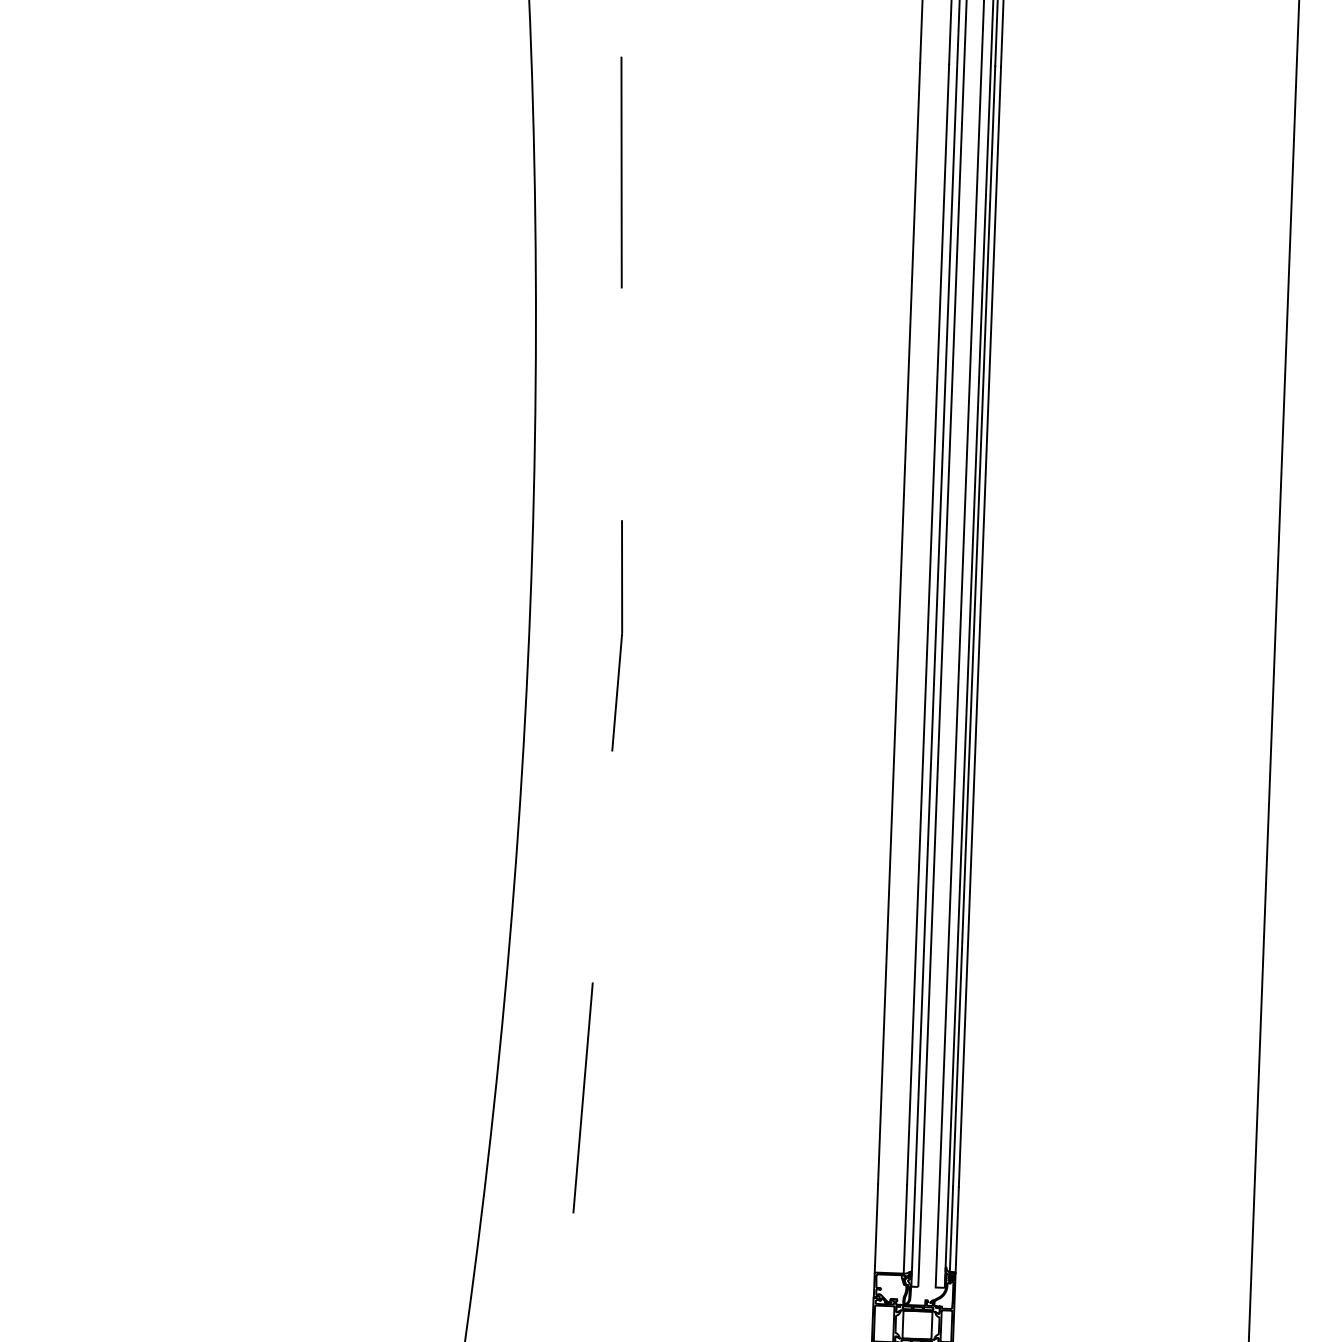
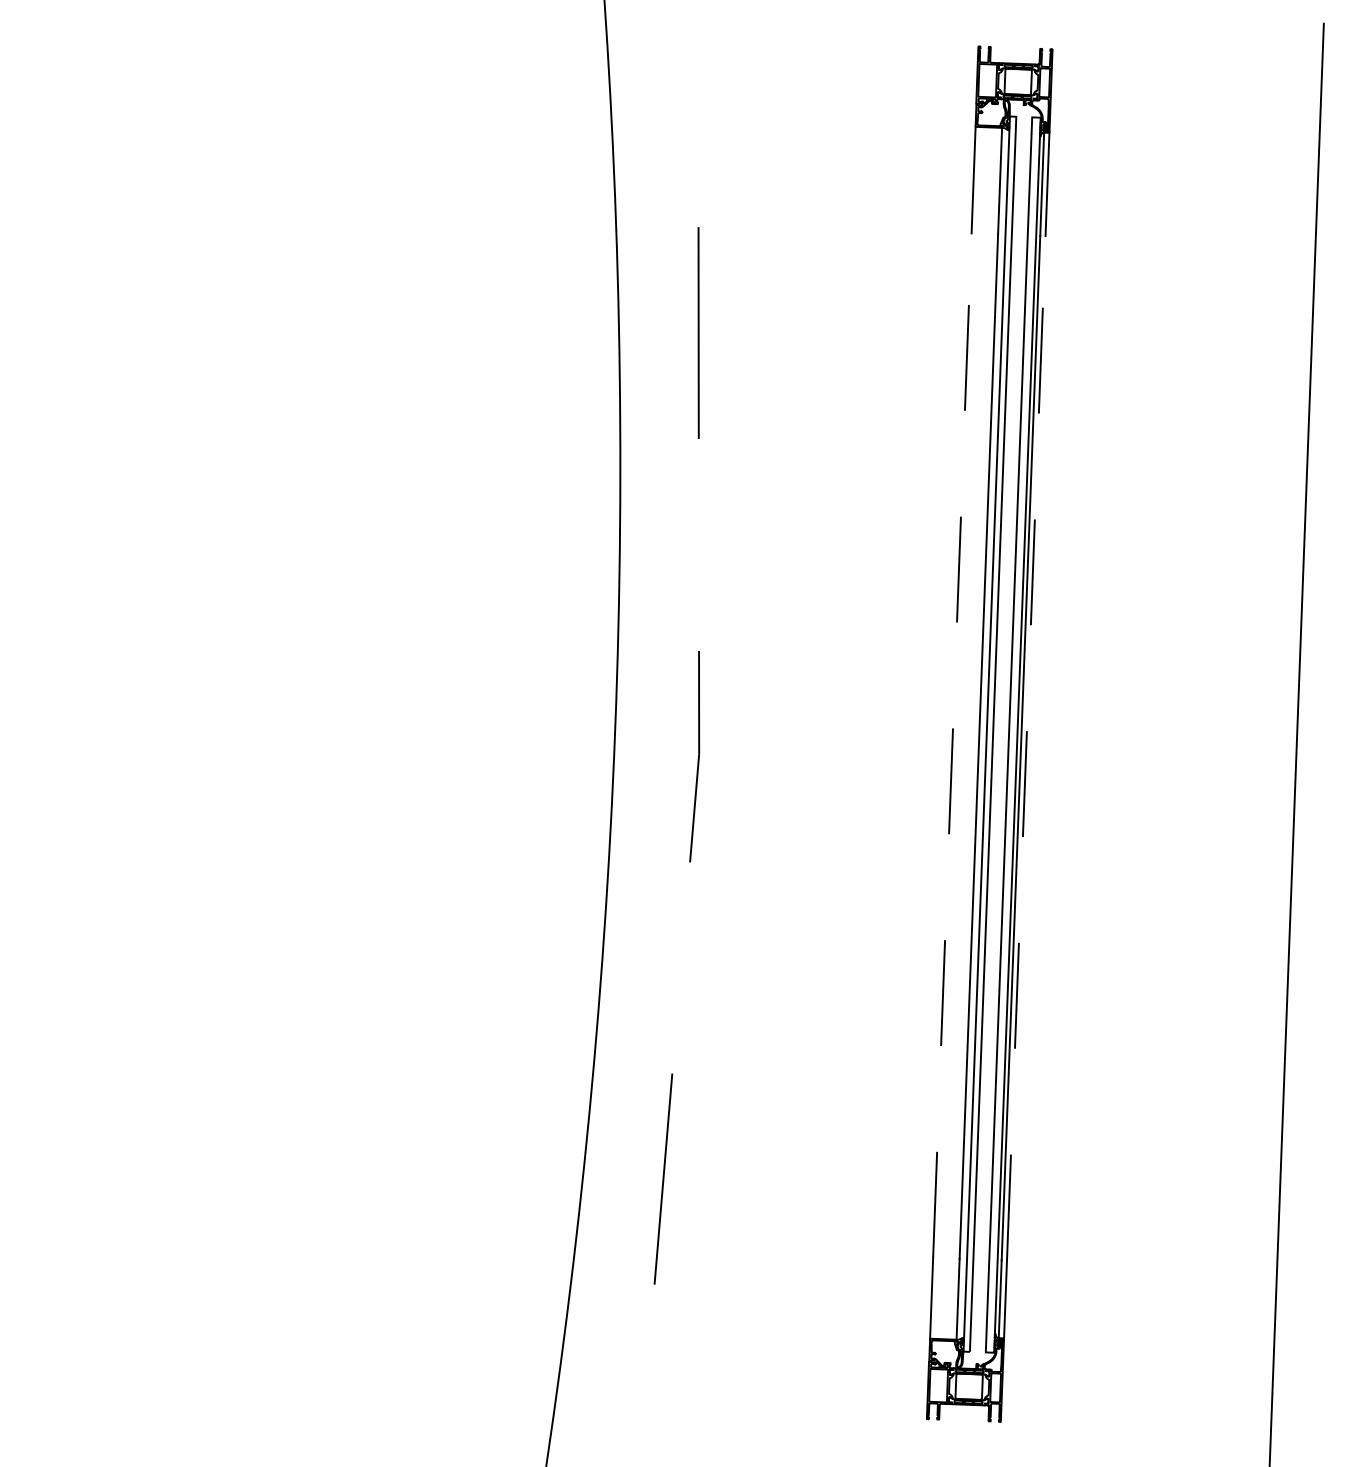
line: (899, 623) -> (952, 745), solid -> dashed
line: (980, 626) -> (1026, 748), solid -> dashed

